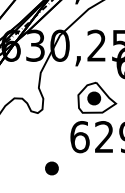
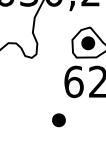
part: (51, 168) -> (58, 120), moved

